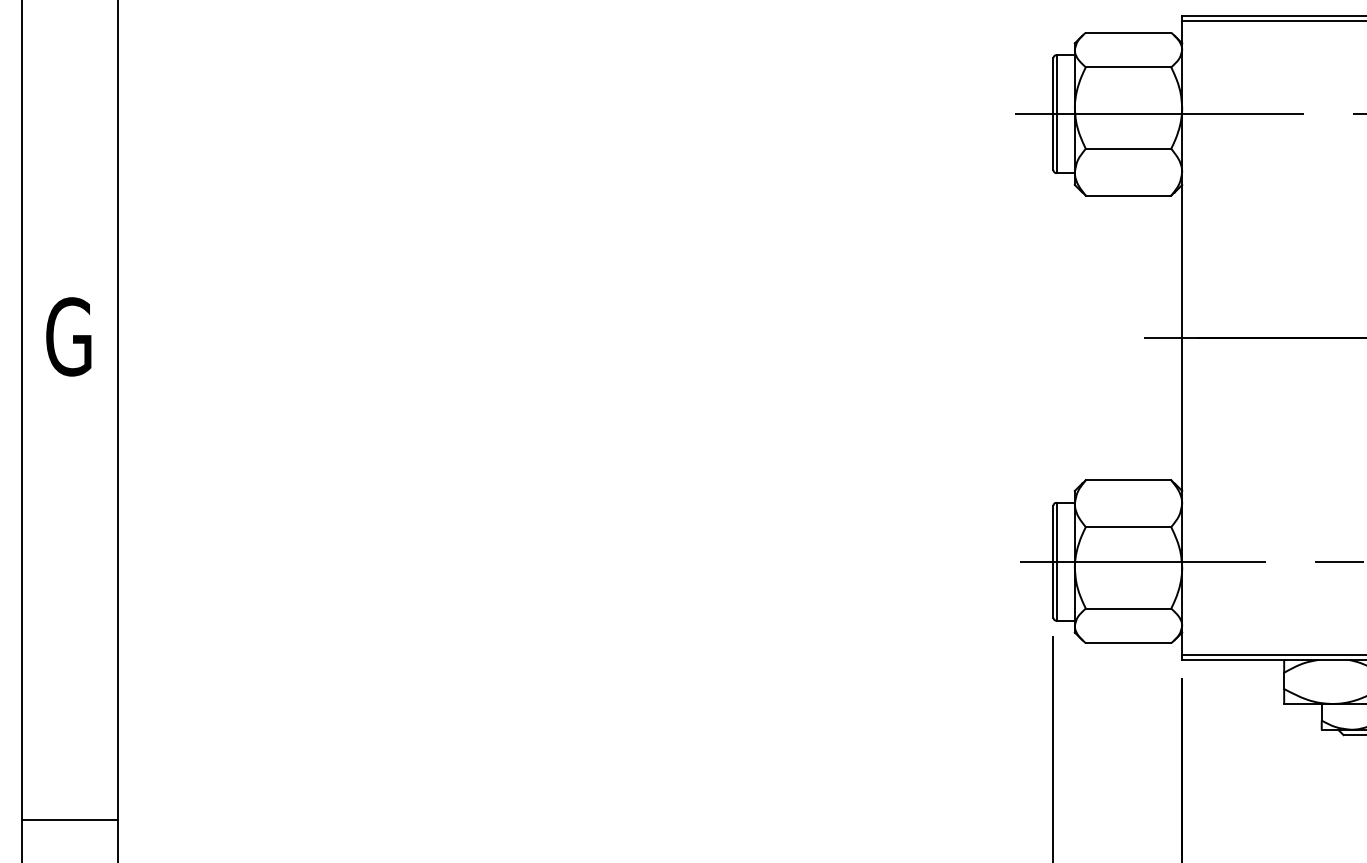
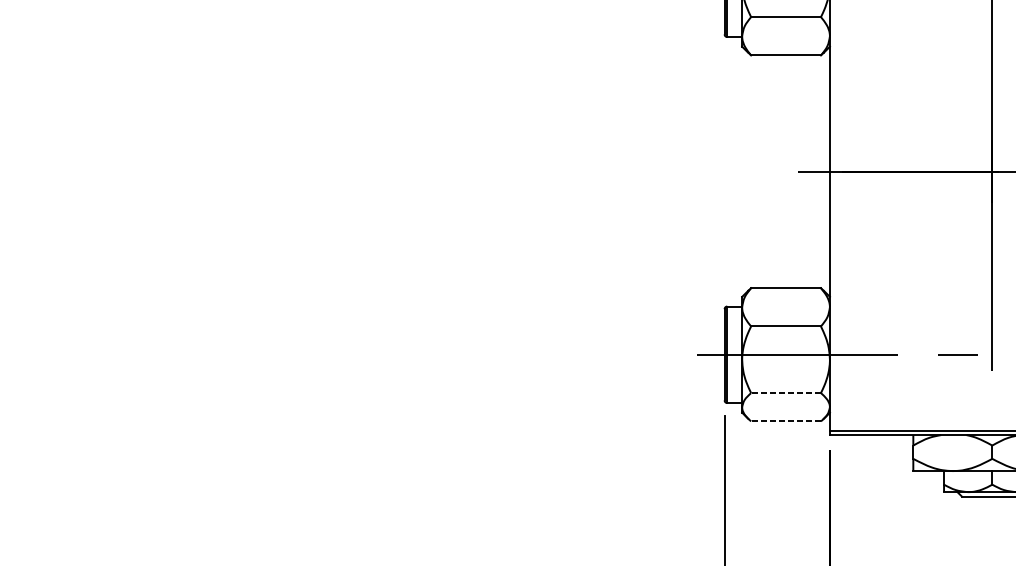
line: (1128, 608) -> (786, 393), solid -> dashed
line: (1128, 643) -> (786, 421), solid -> dashed

